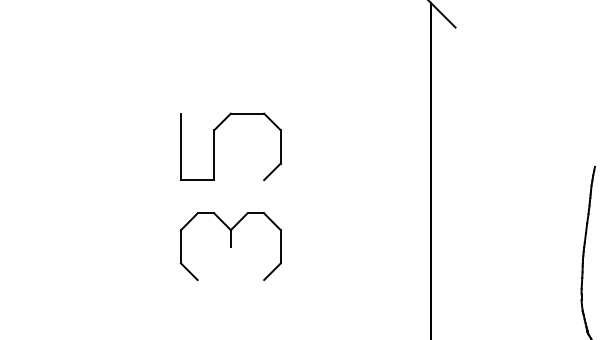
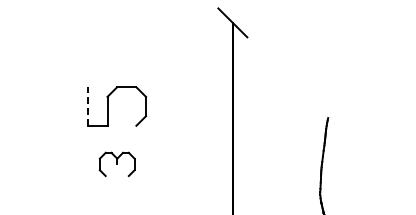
line: (181, 146) -> (88, 106), solid -> dashed
part: (231, 246) -> (117, 164), size x0.6

